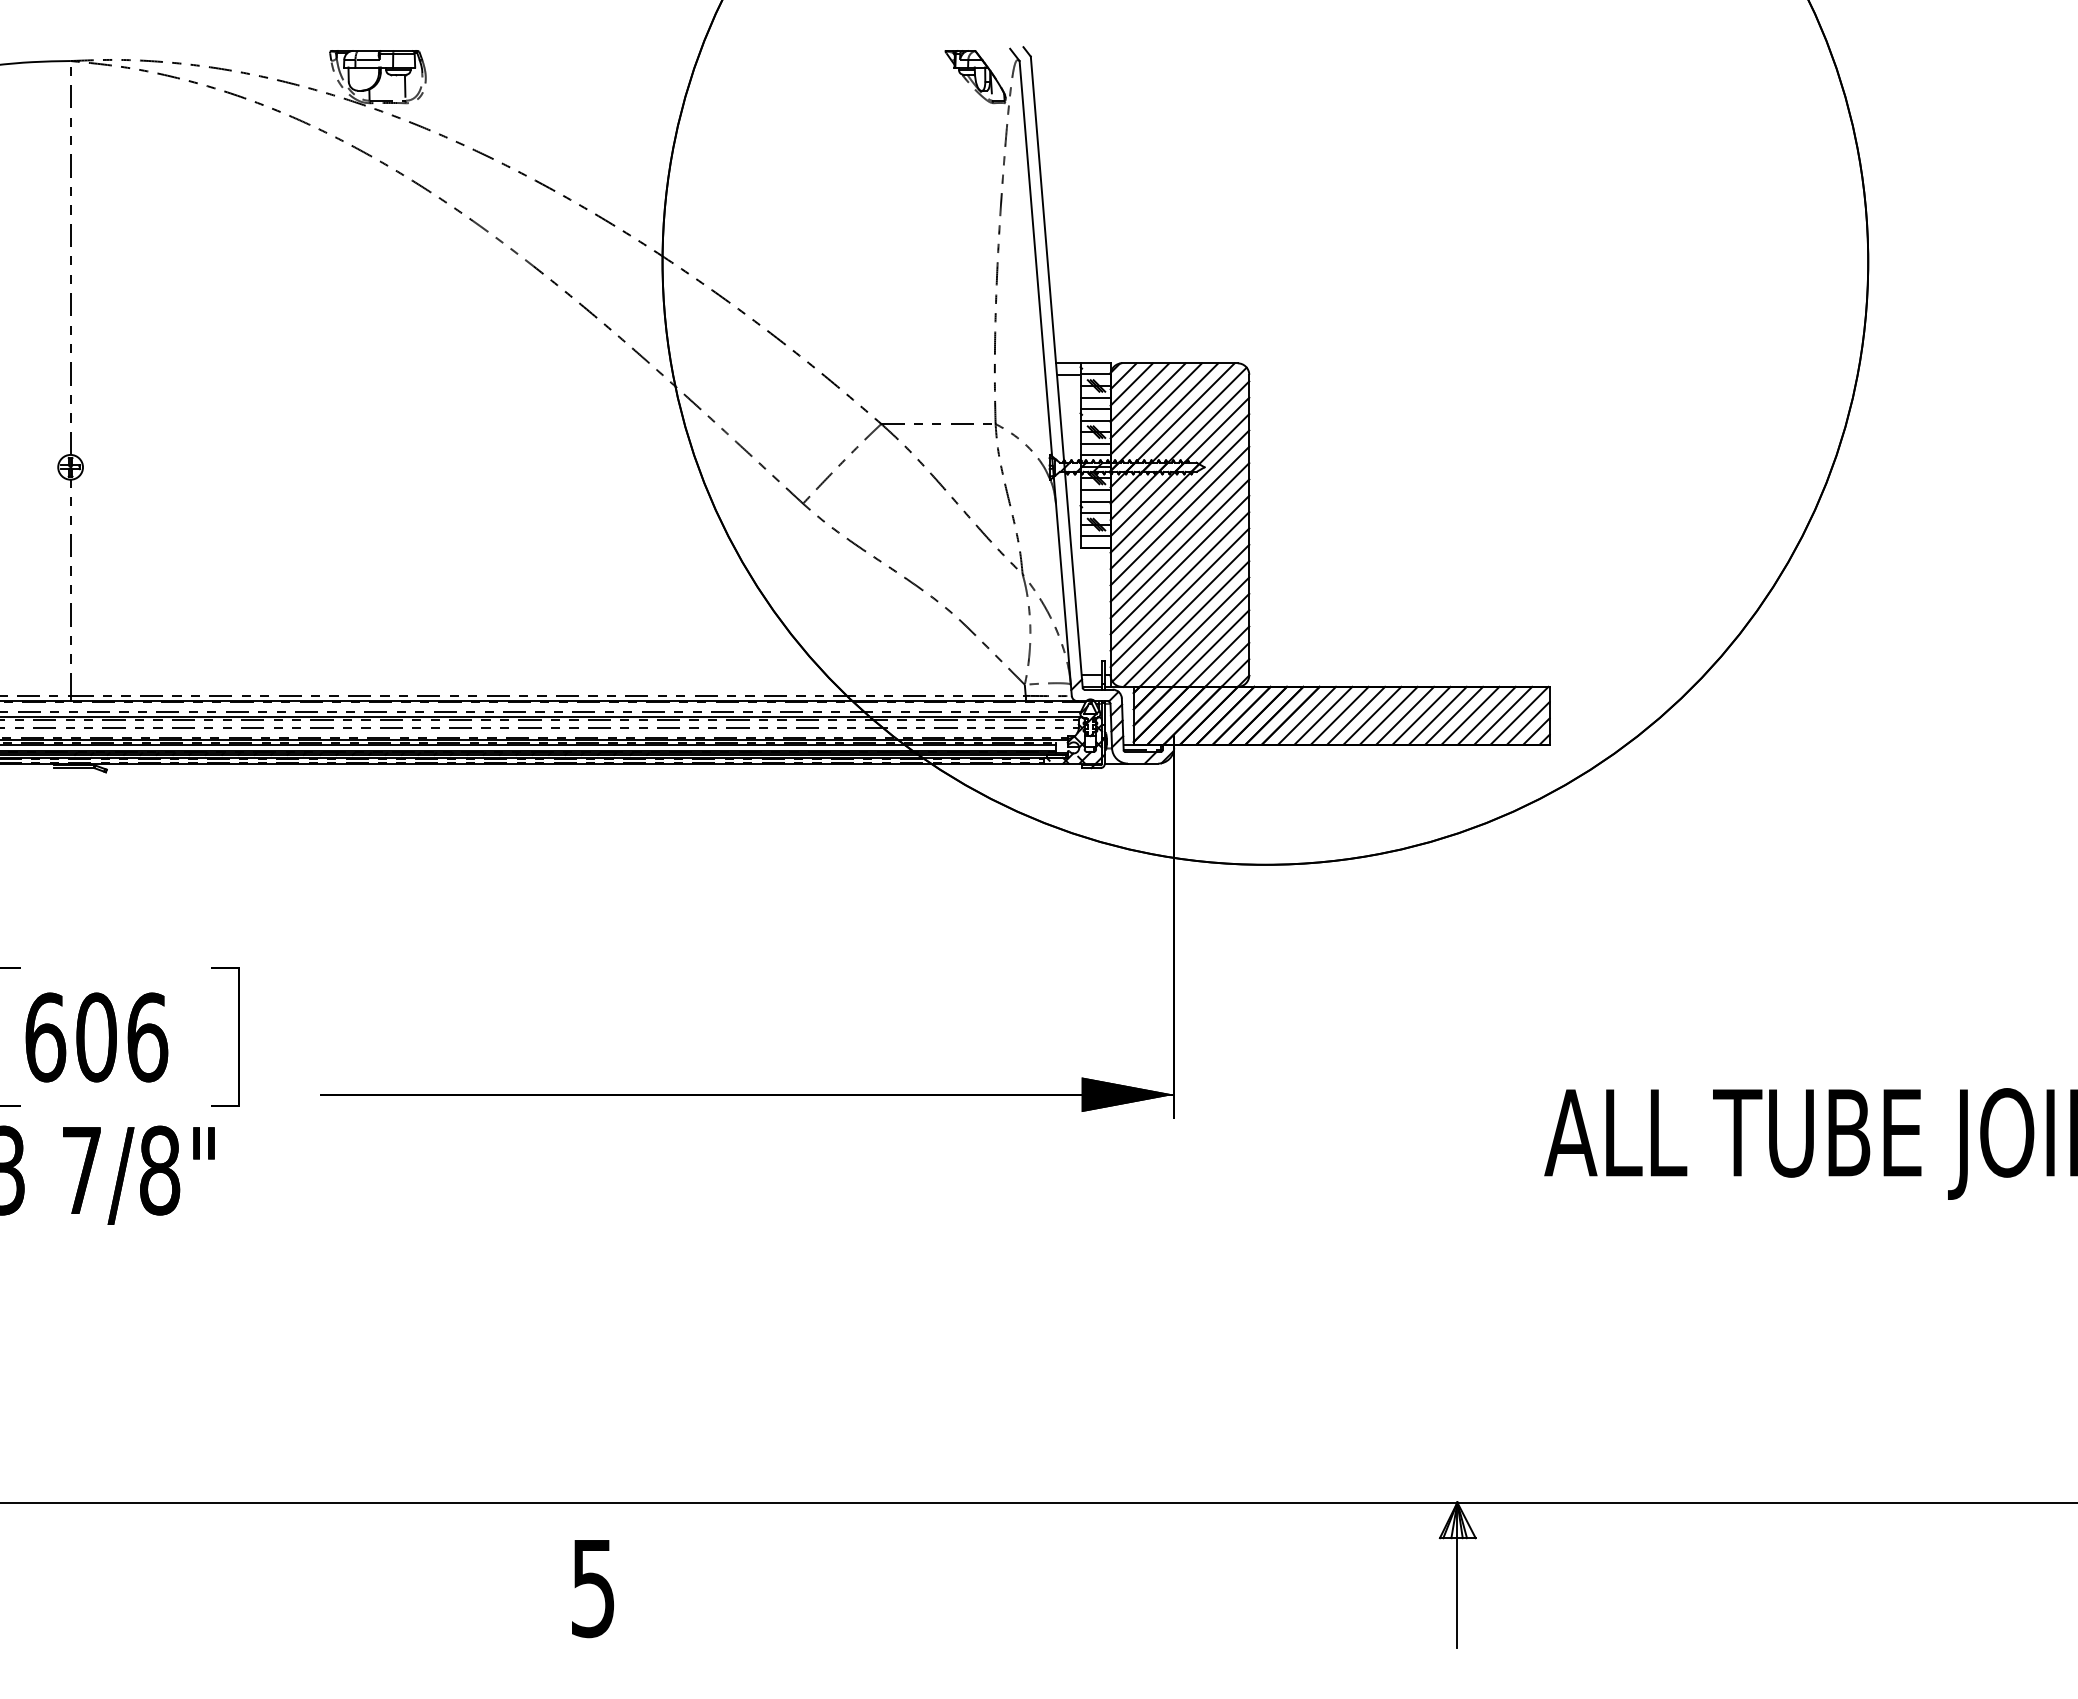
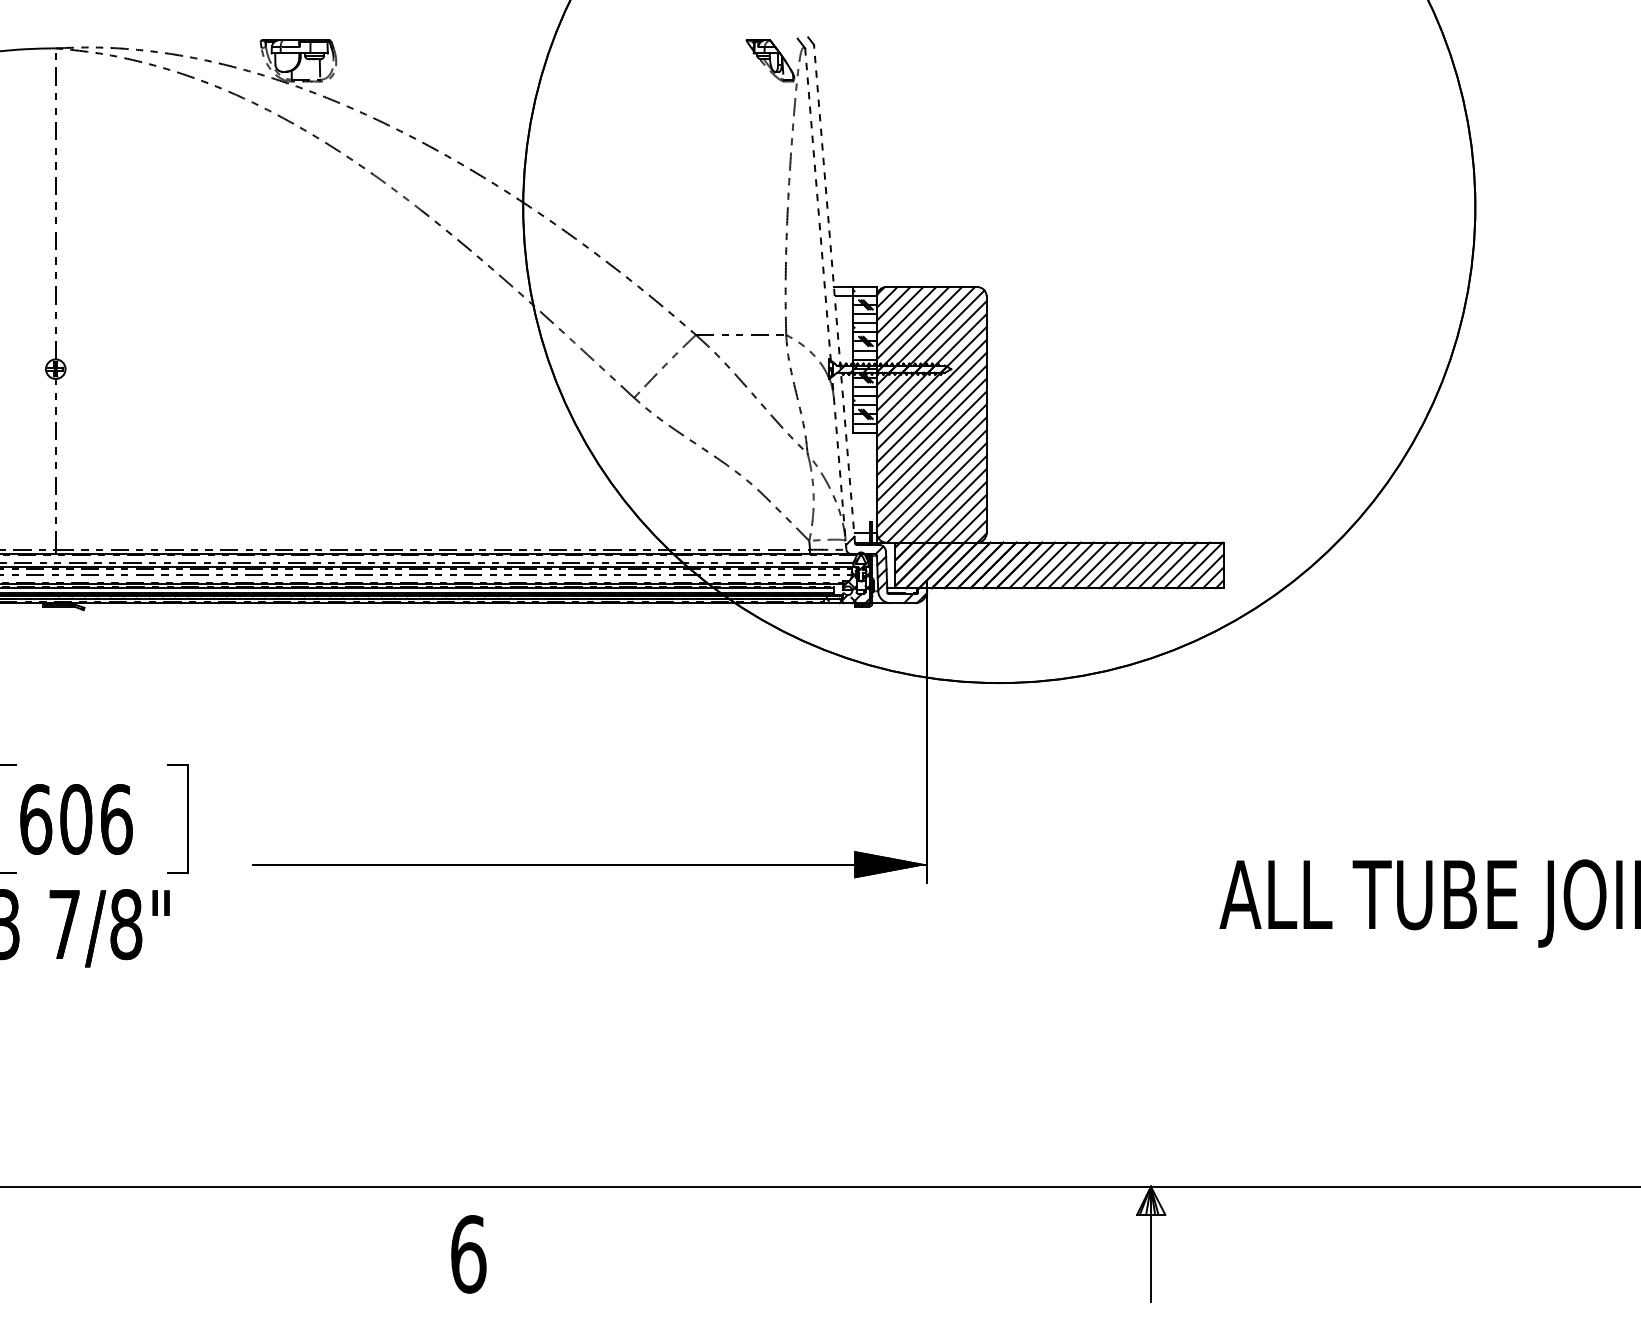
line: (1056, 372) -> (834, 294), solid -> dashed
line: (1045, 378) -> (825, 299), solid -> dashed
text: (593, 1588) -> (468, 1254), 5 -> 6

